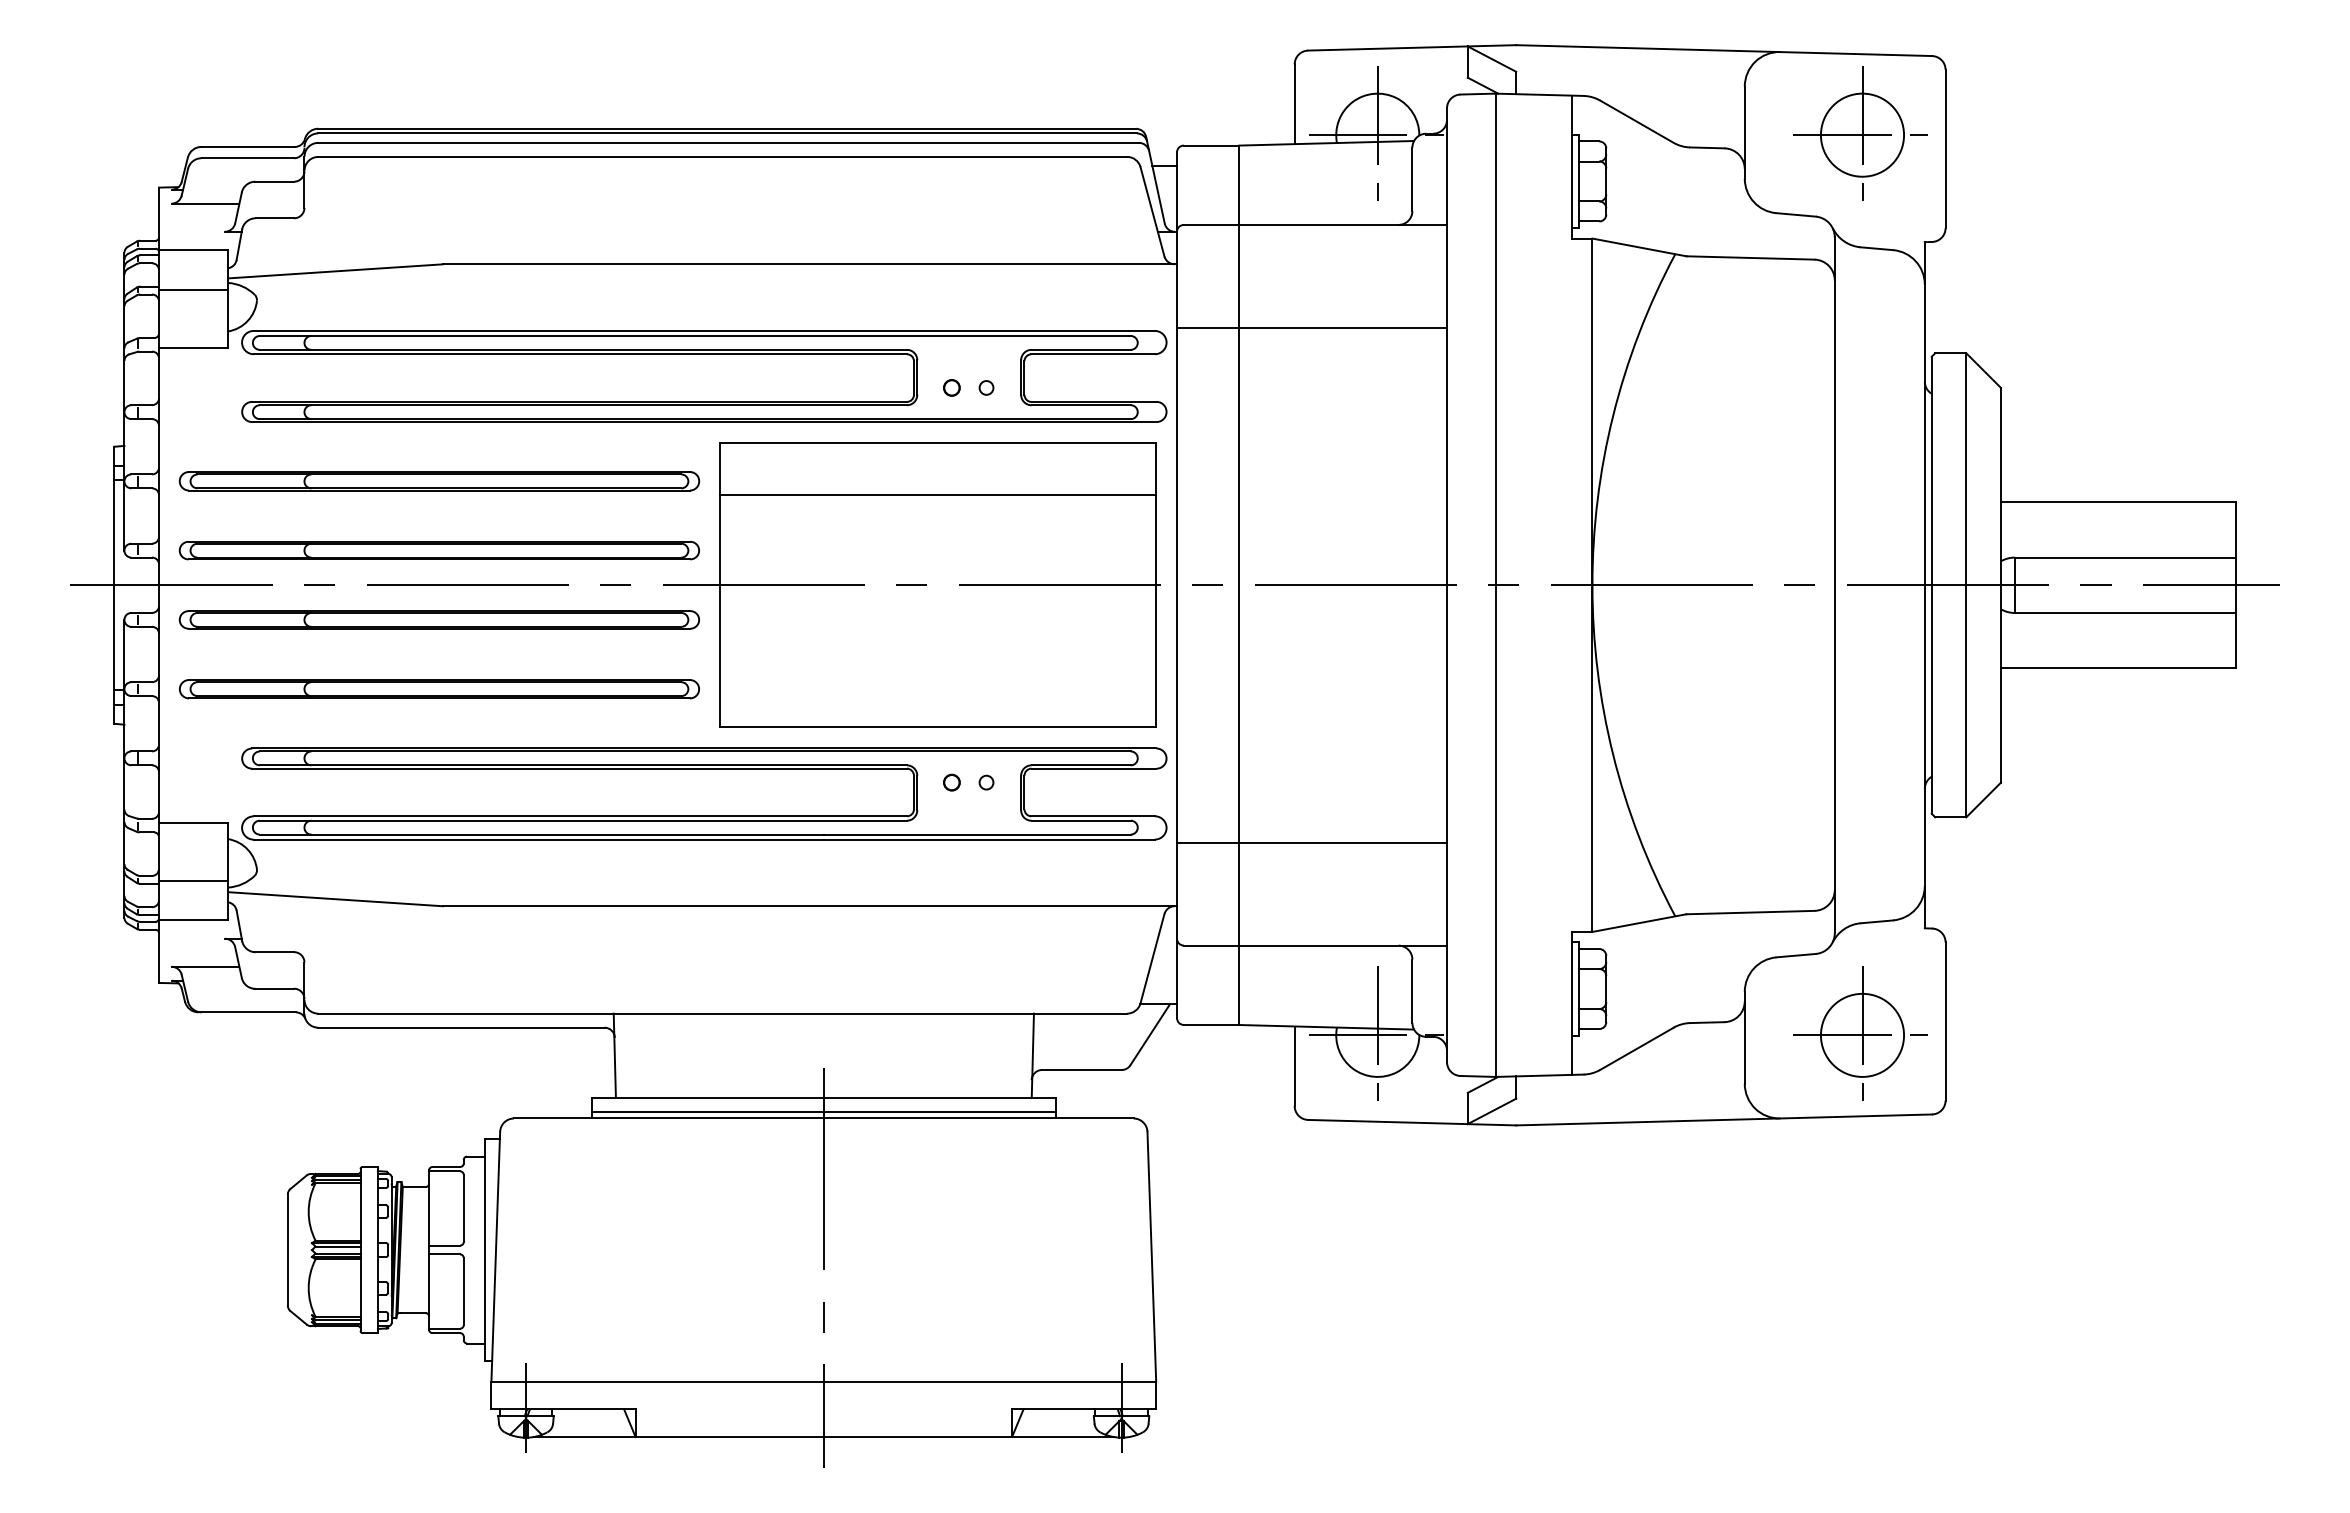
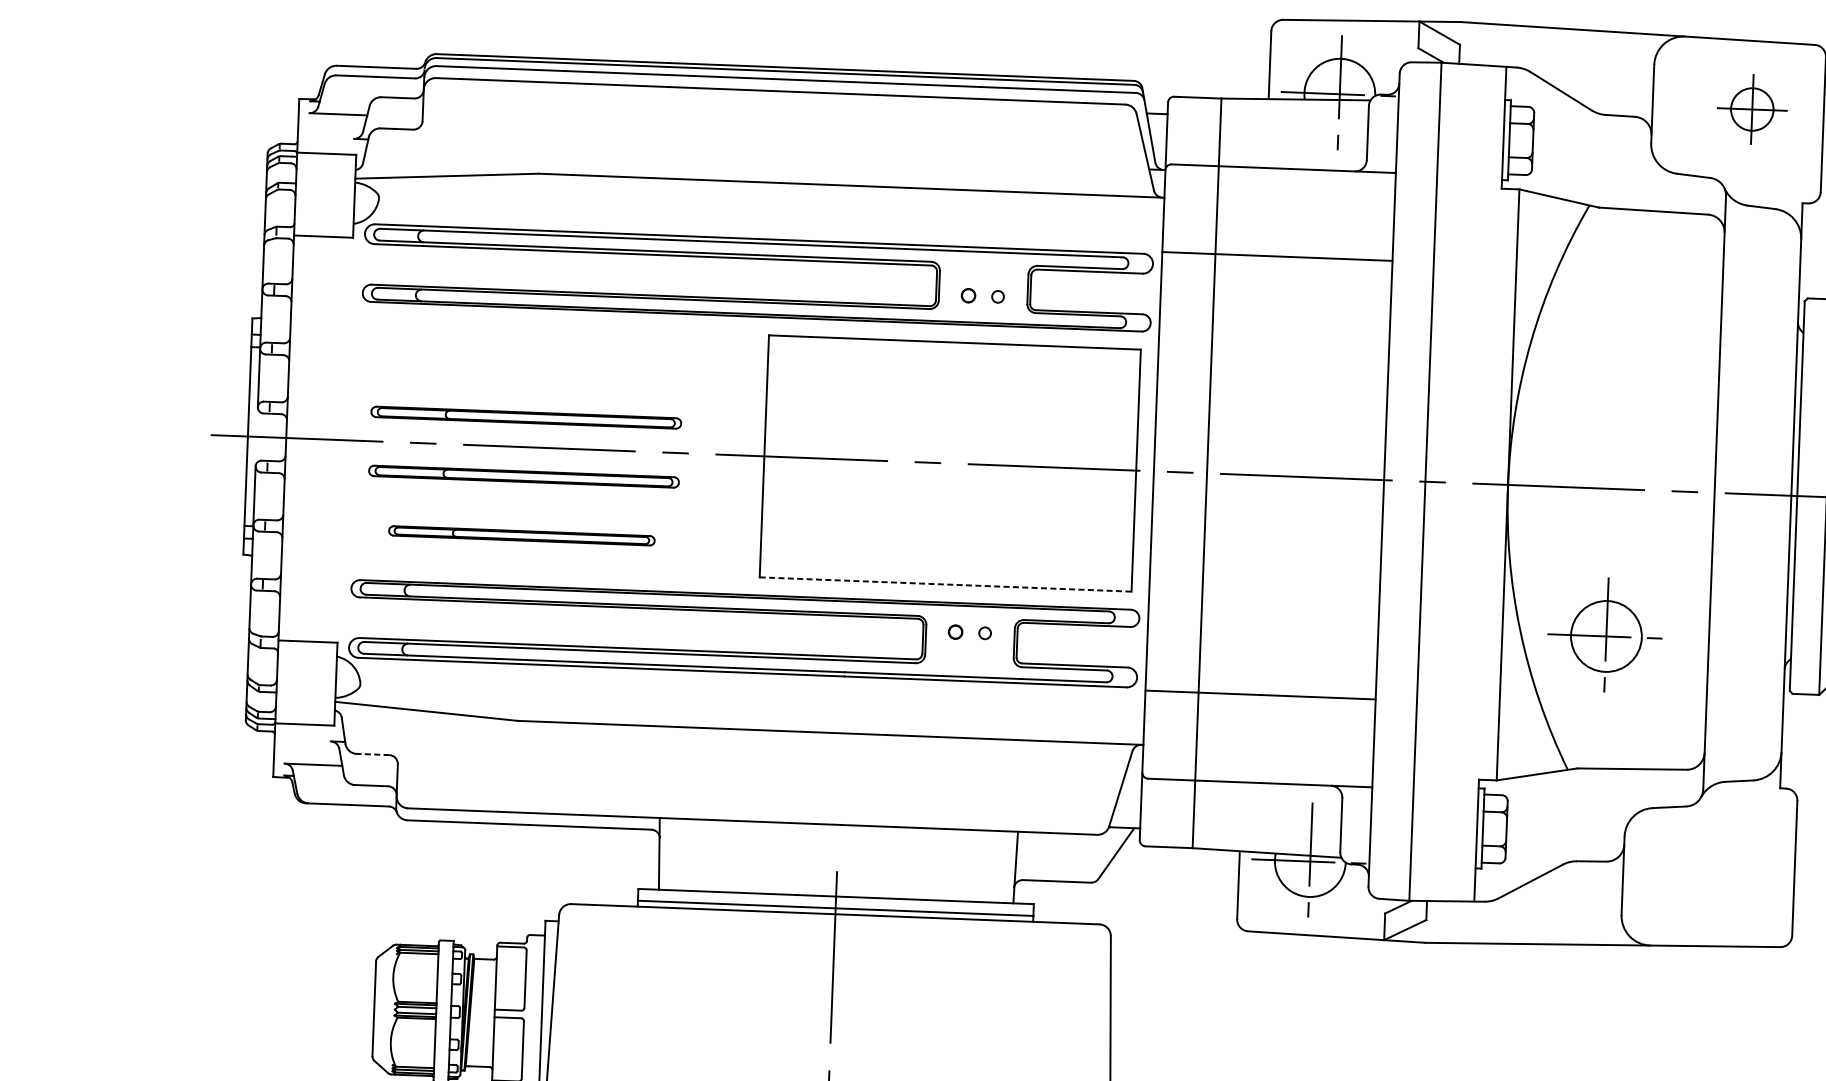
part: (1860, 133) -> (1751, 108), size x0.6
line: (193, 289) -> (325, 187), removed
part: (439, 481) -> (528, 358), removed
line: (937, 495) -> (952, 386), removed
part: (438, 550) -> (525, 417), size x0.7
part: (438, 619) -> (523, 476), size x0.7
part: (439, 689) -> (521, 536), size x0.6
line: (938, 727) -> (946, 584), solid -> dashed
line: (193, 880) -> (305, 690), removed
line: (274, 952) -> (372, 754), solid -> dashed
part: (1860, 1033) -> (1604, 634), moved

